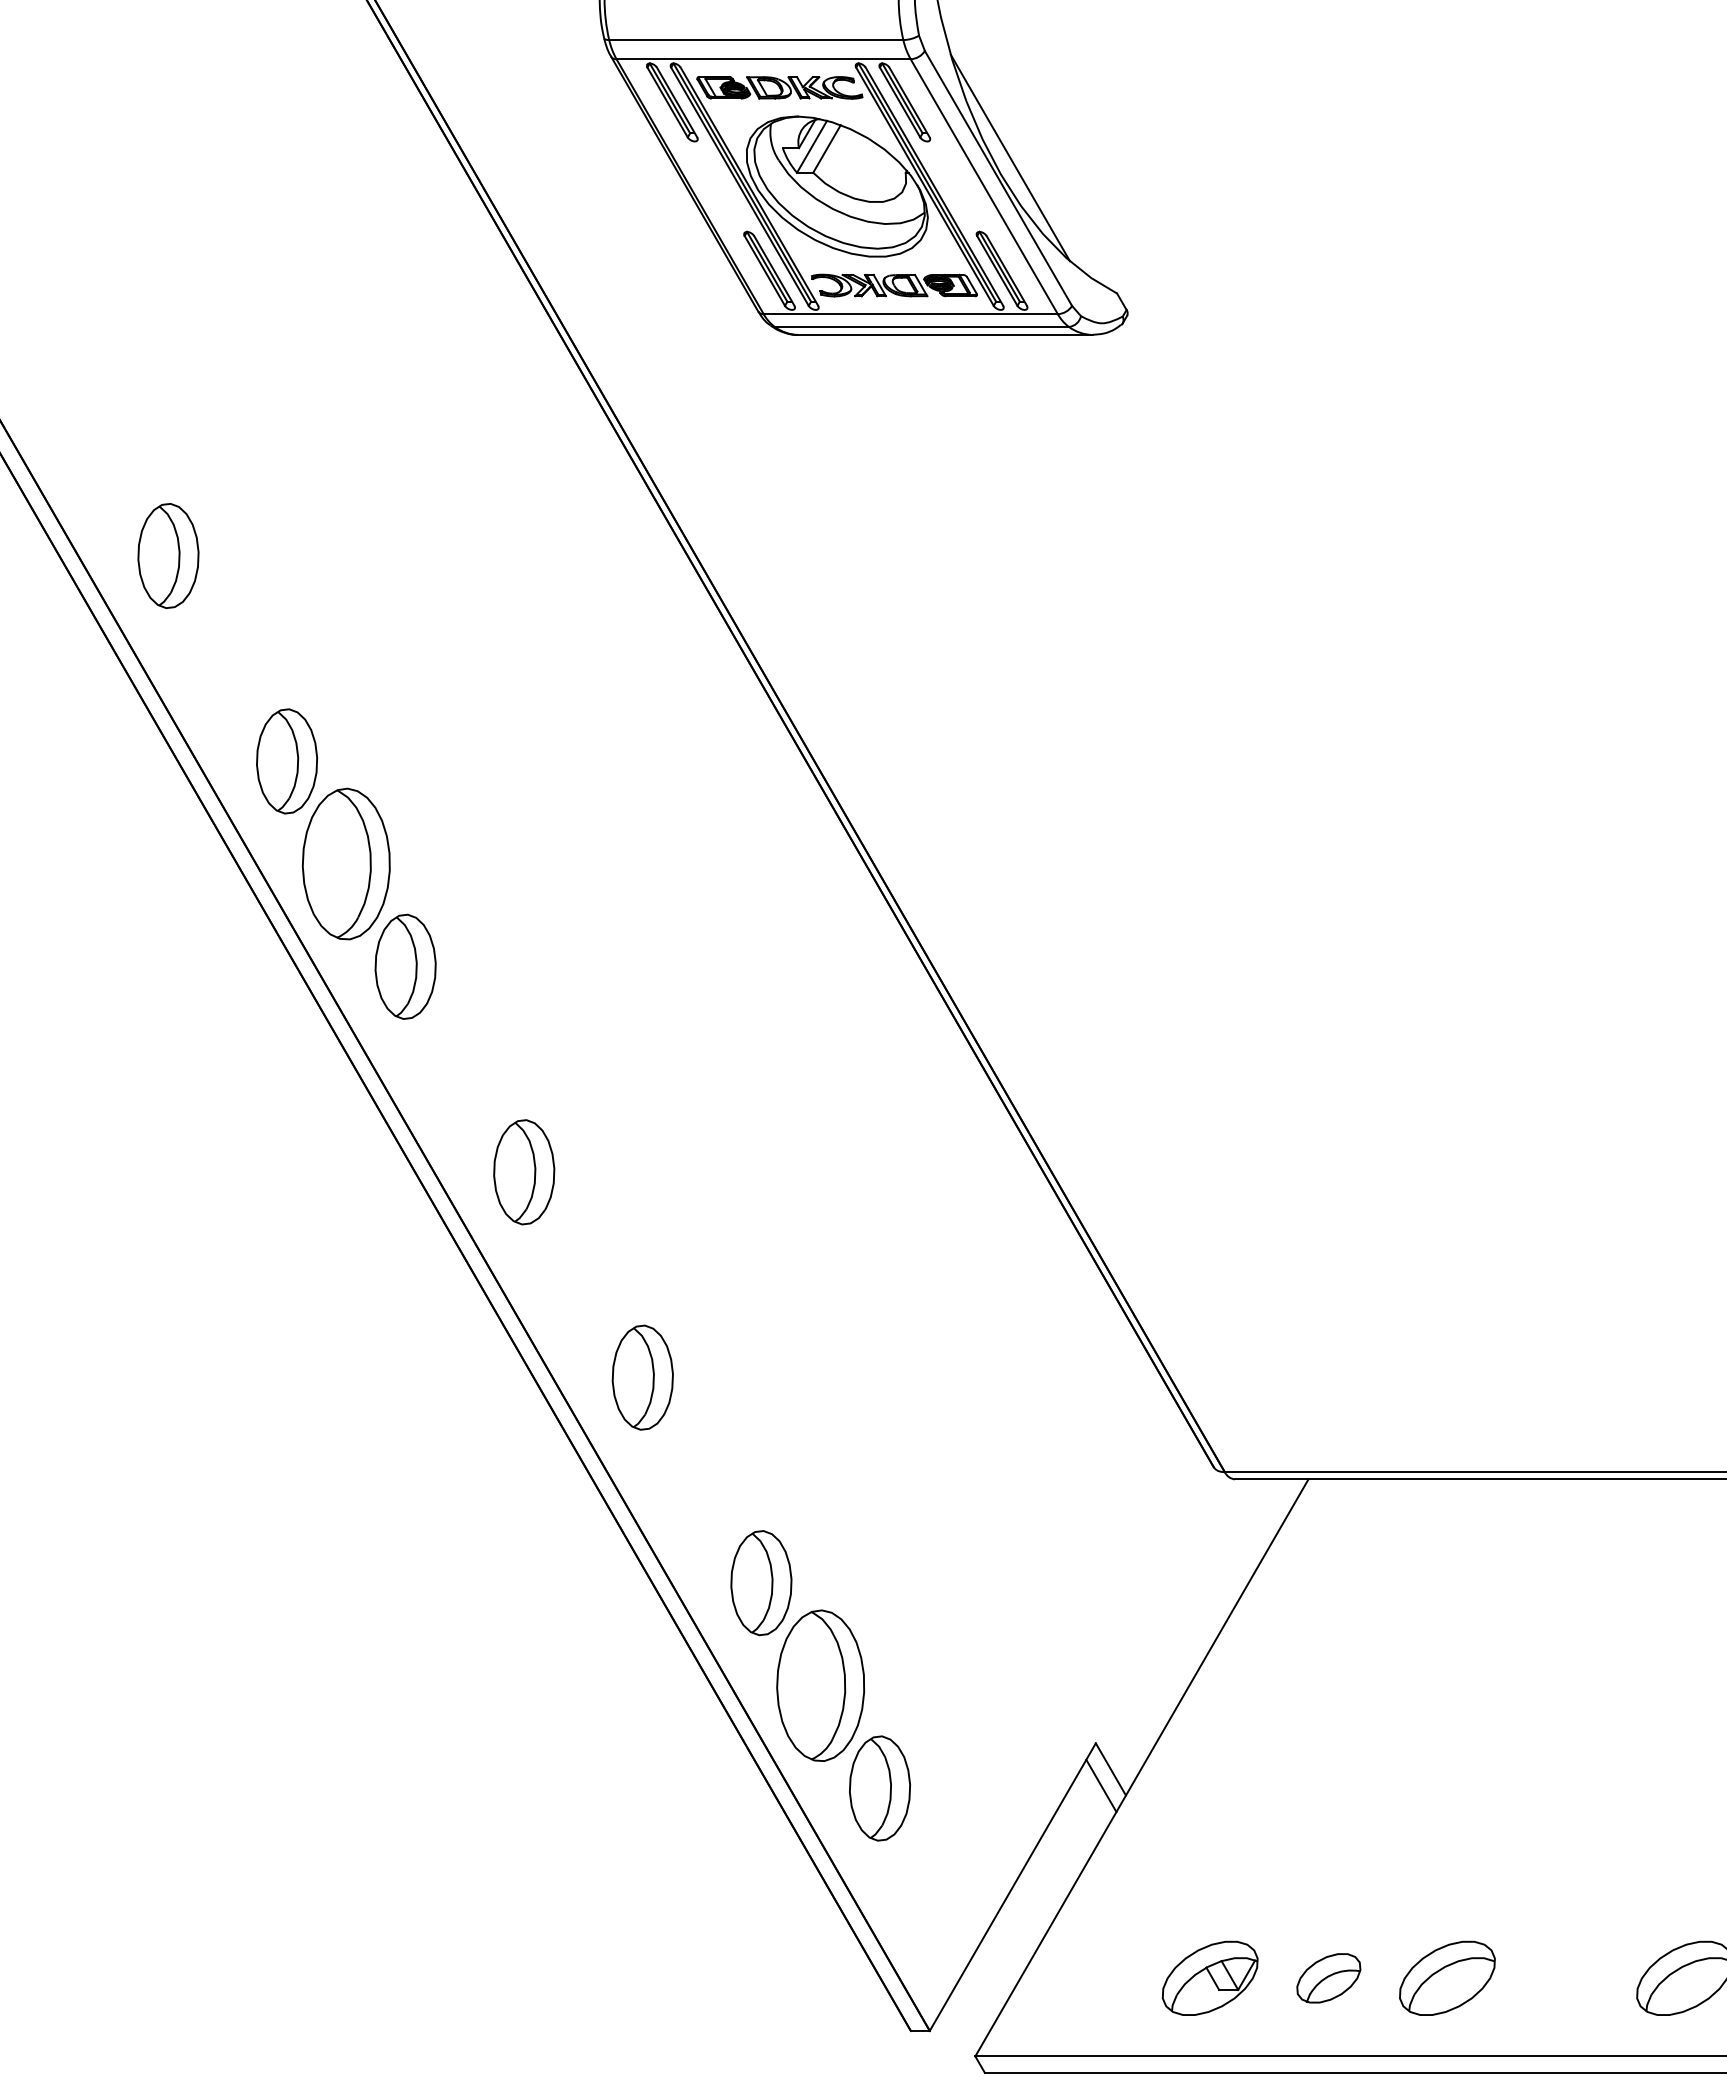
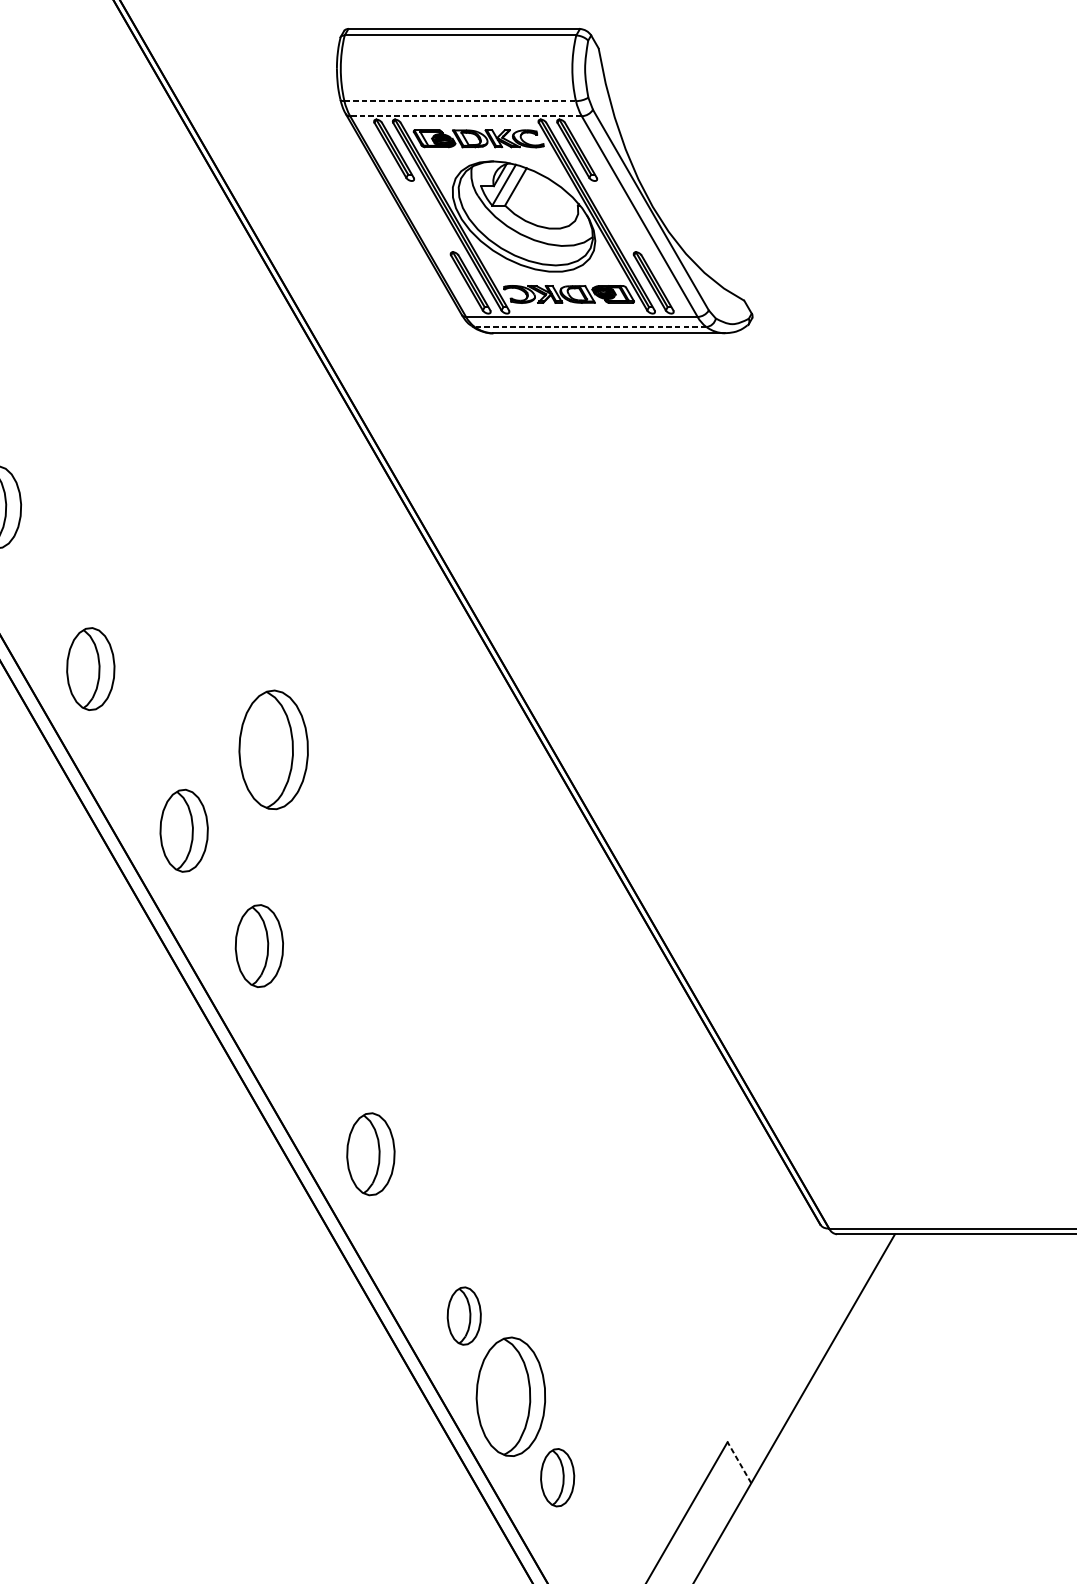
line: (756, 40) -> (460, 101), solid -> dashed
line: (763, 59) -> (465, 116), solid -> dashed
line: (1010, 157) -> (660, 193), removed
line: (921, 326) -> (590, 326), solid -> dashed
part: (345, 863) -> (273, 749), moved
part: (524, 1172) -> (259, 946), moved
part: (761, 1583) -> (464, 1316), size x0.7
line: (1110, 1768) -> (739, 1461), solid -> dashed
line: (1101, 1785) -> (732, 1475), removed
part: (879, 1788) -> (557, 1477), size x0.7

